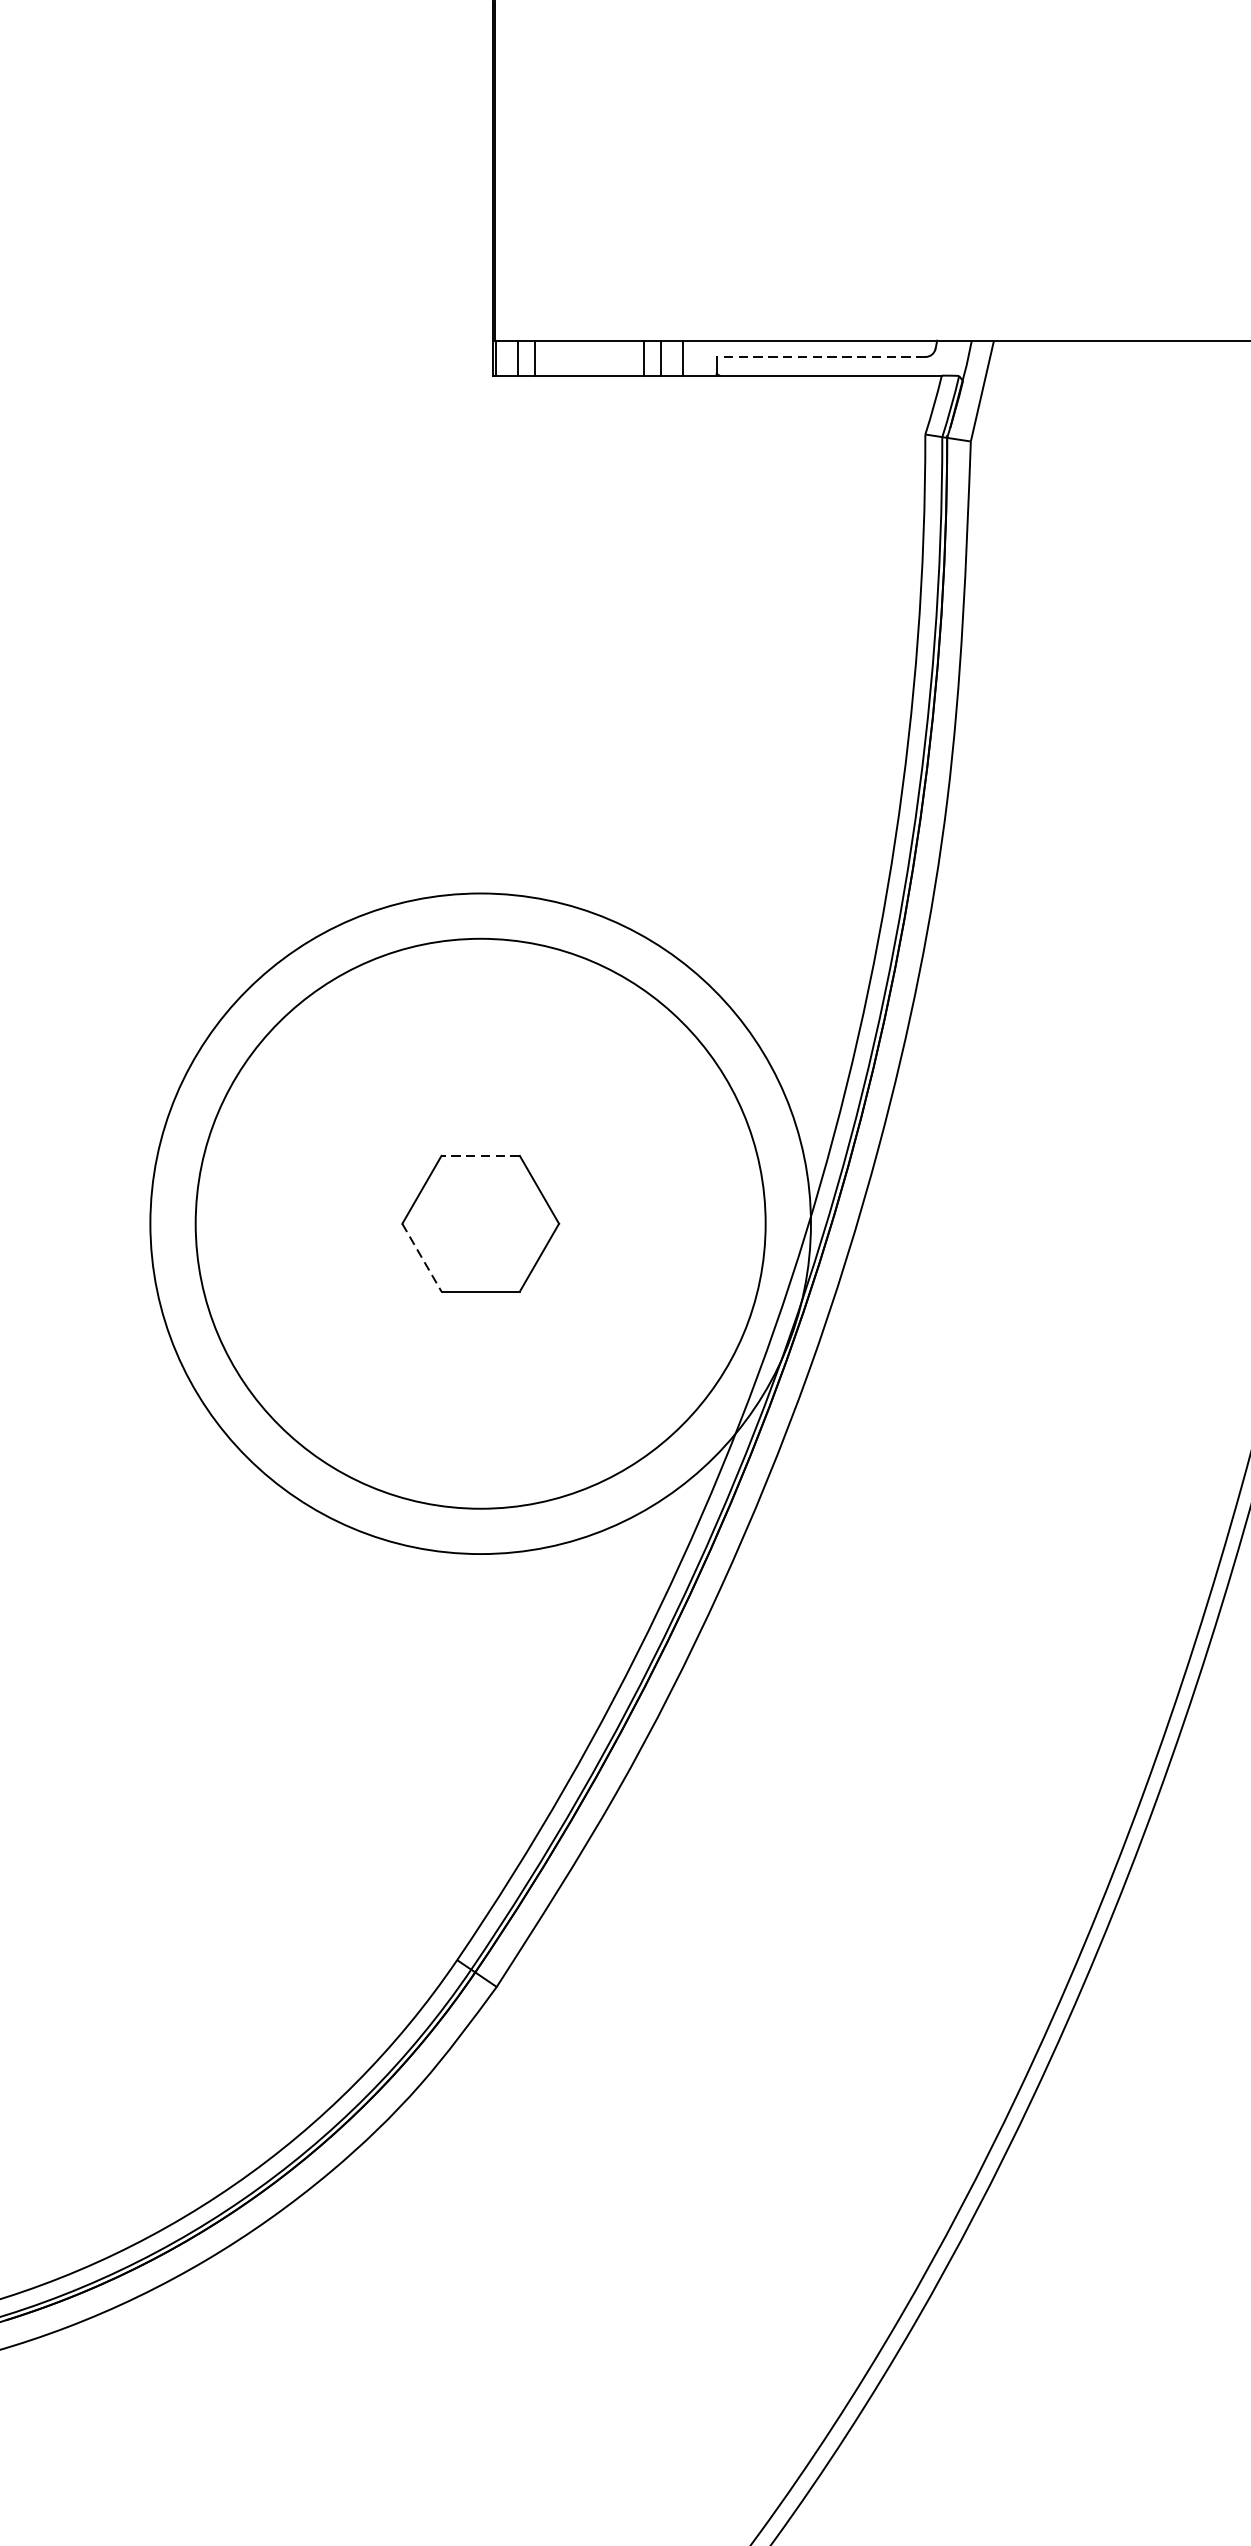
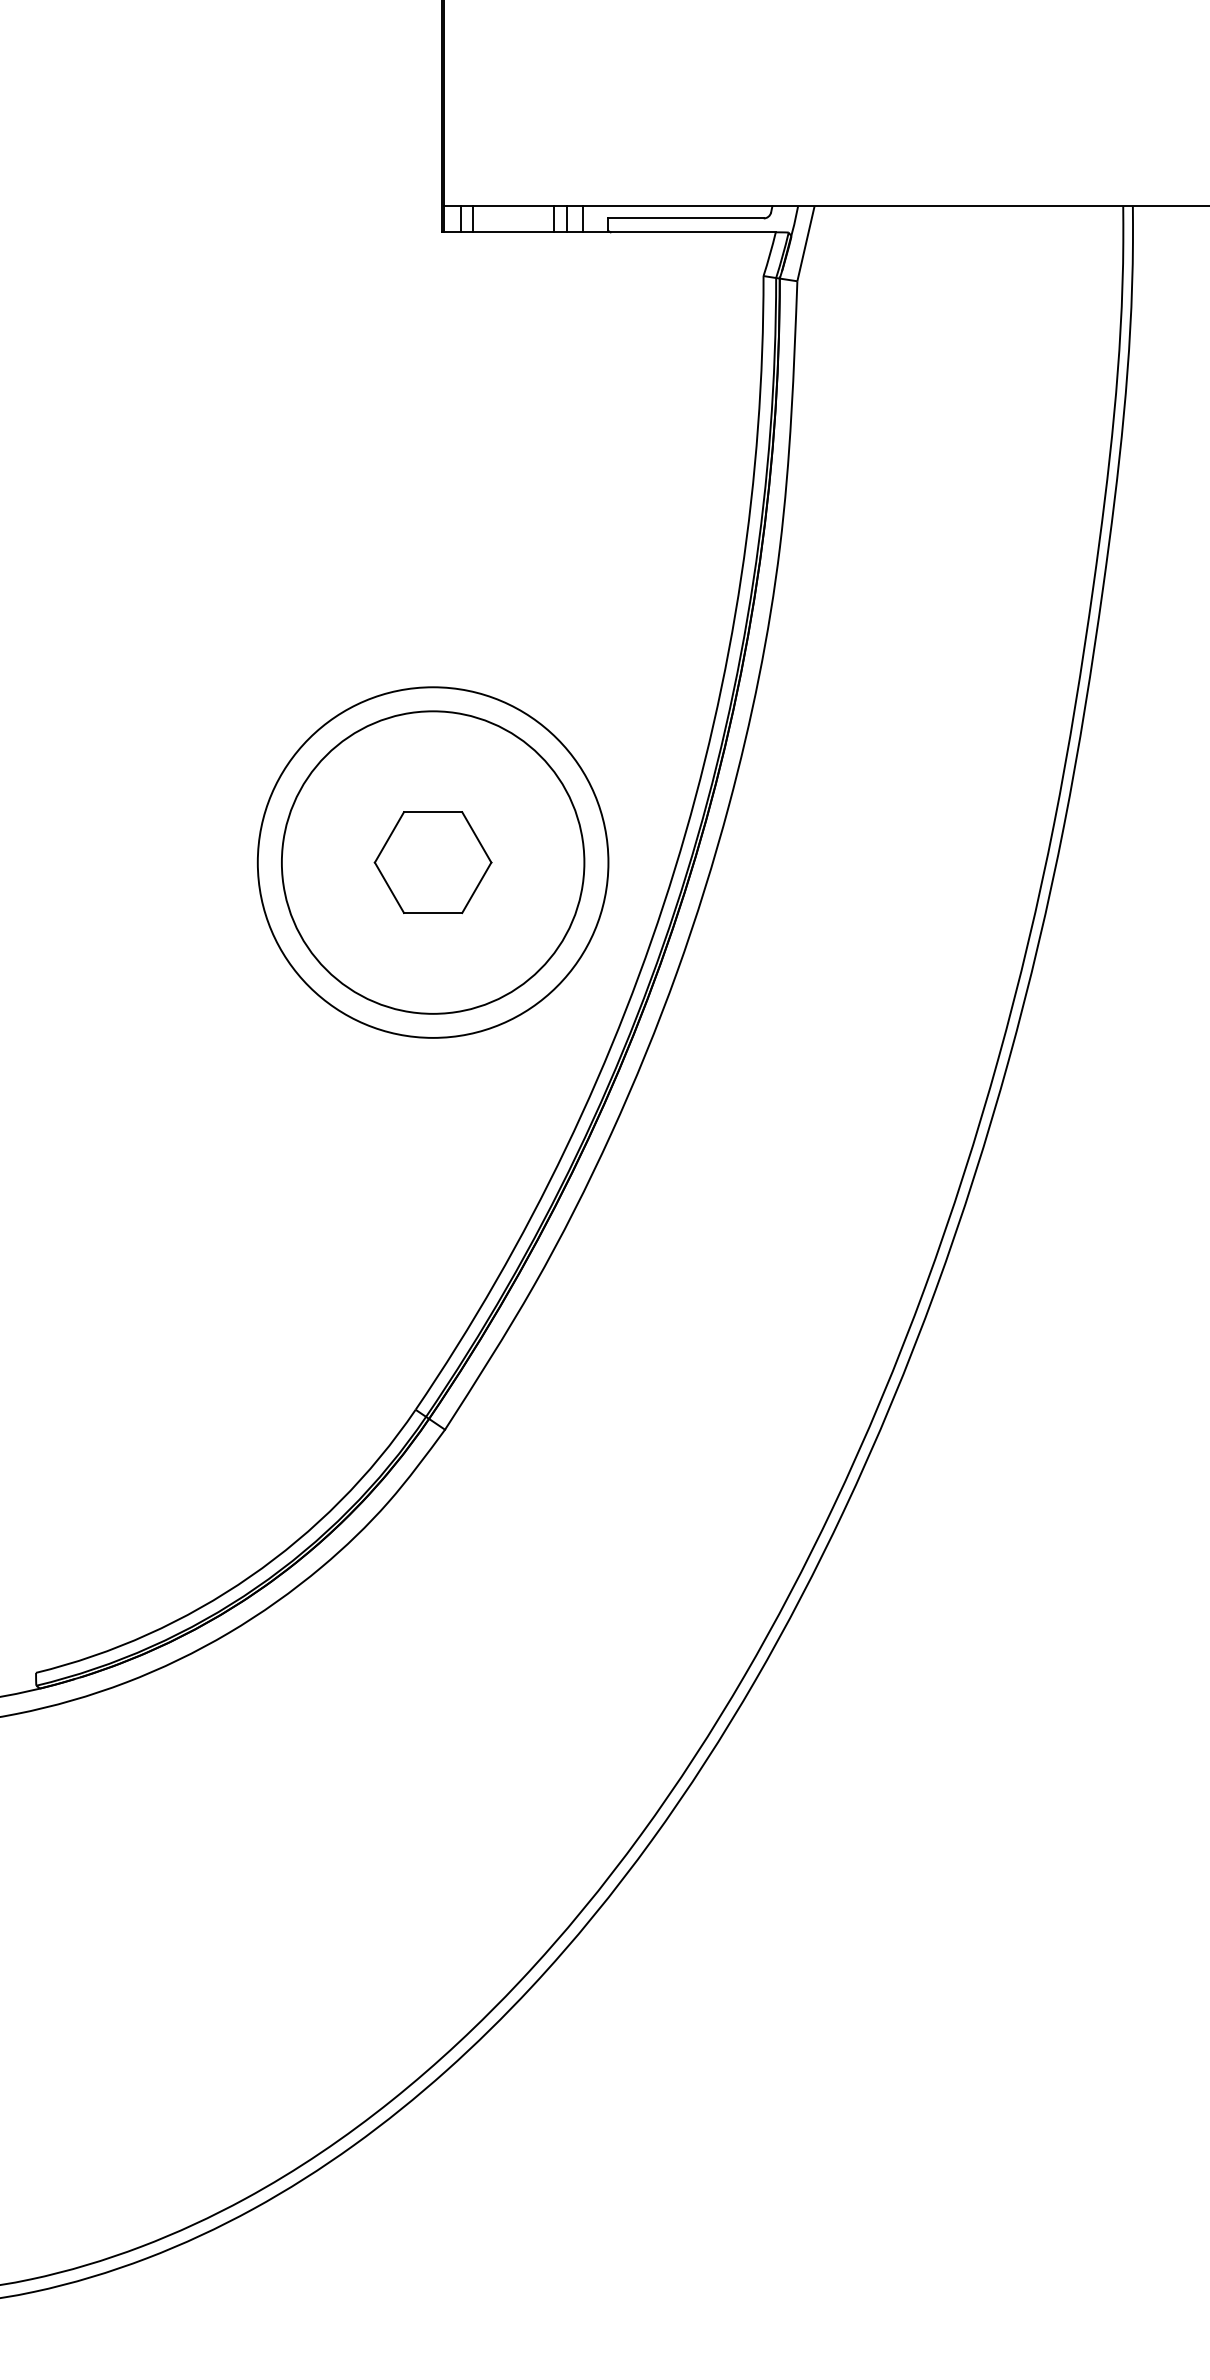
line: (821, 357) -> (686, 218), dashed -> solid
line: (479, 1156) -> (432, 812), dashed -> solid
circle: (479, 1223) -> (432, 862), size x0.71
circle: (479, 1223) -> (432, 862), size x0.71
line: (421, 1258) -> (389, 888), dashed -> solid

